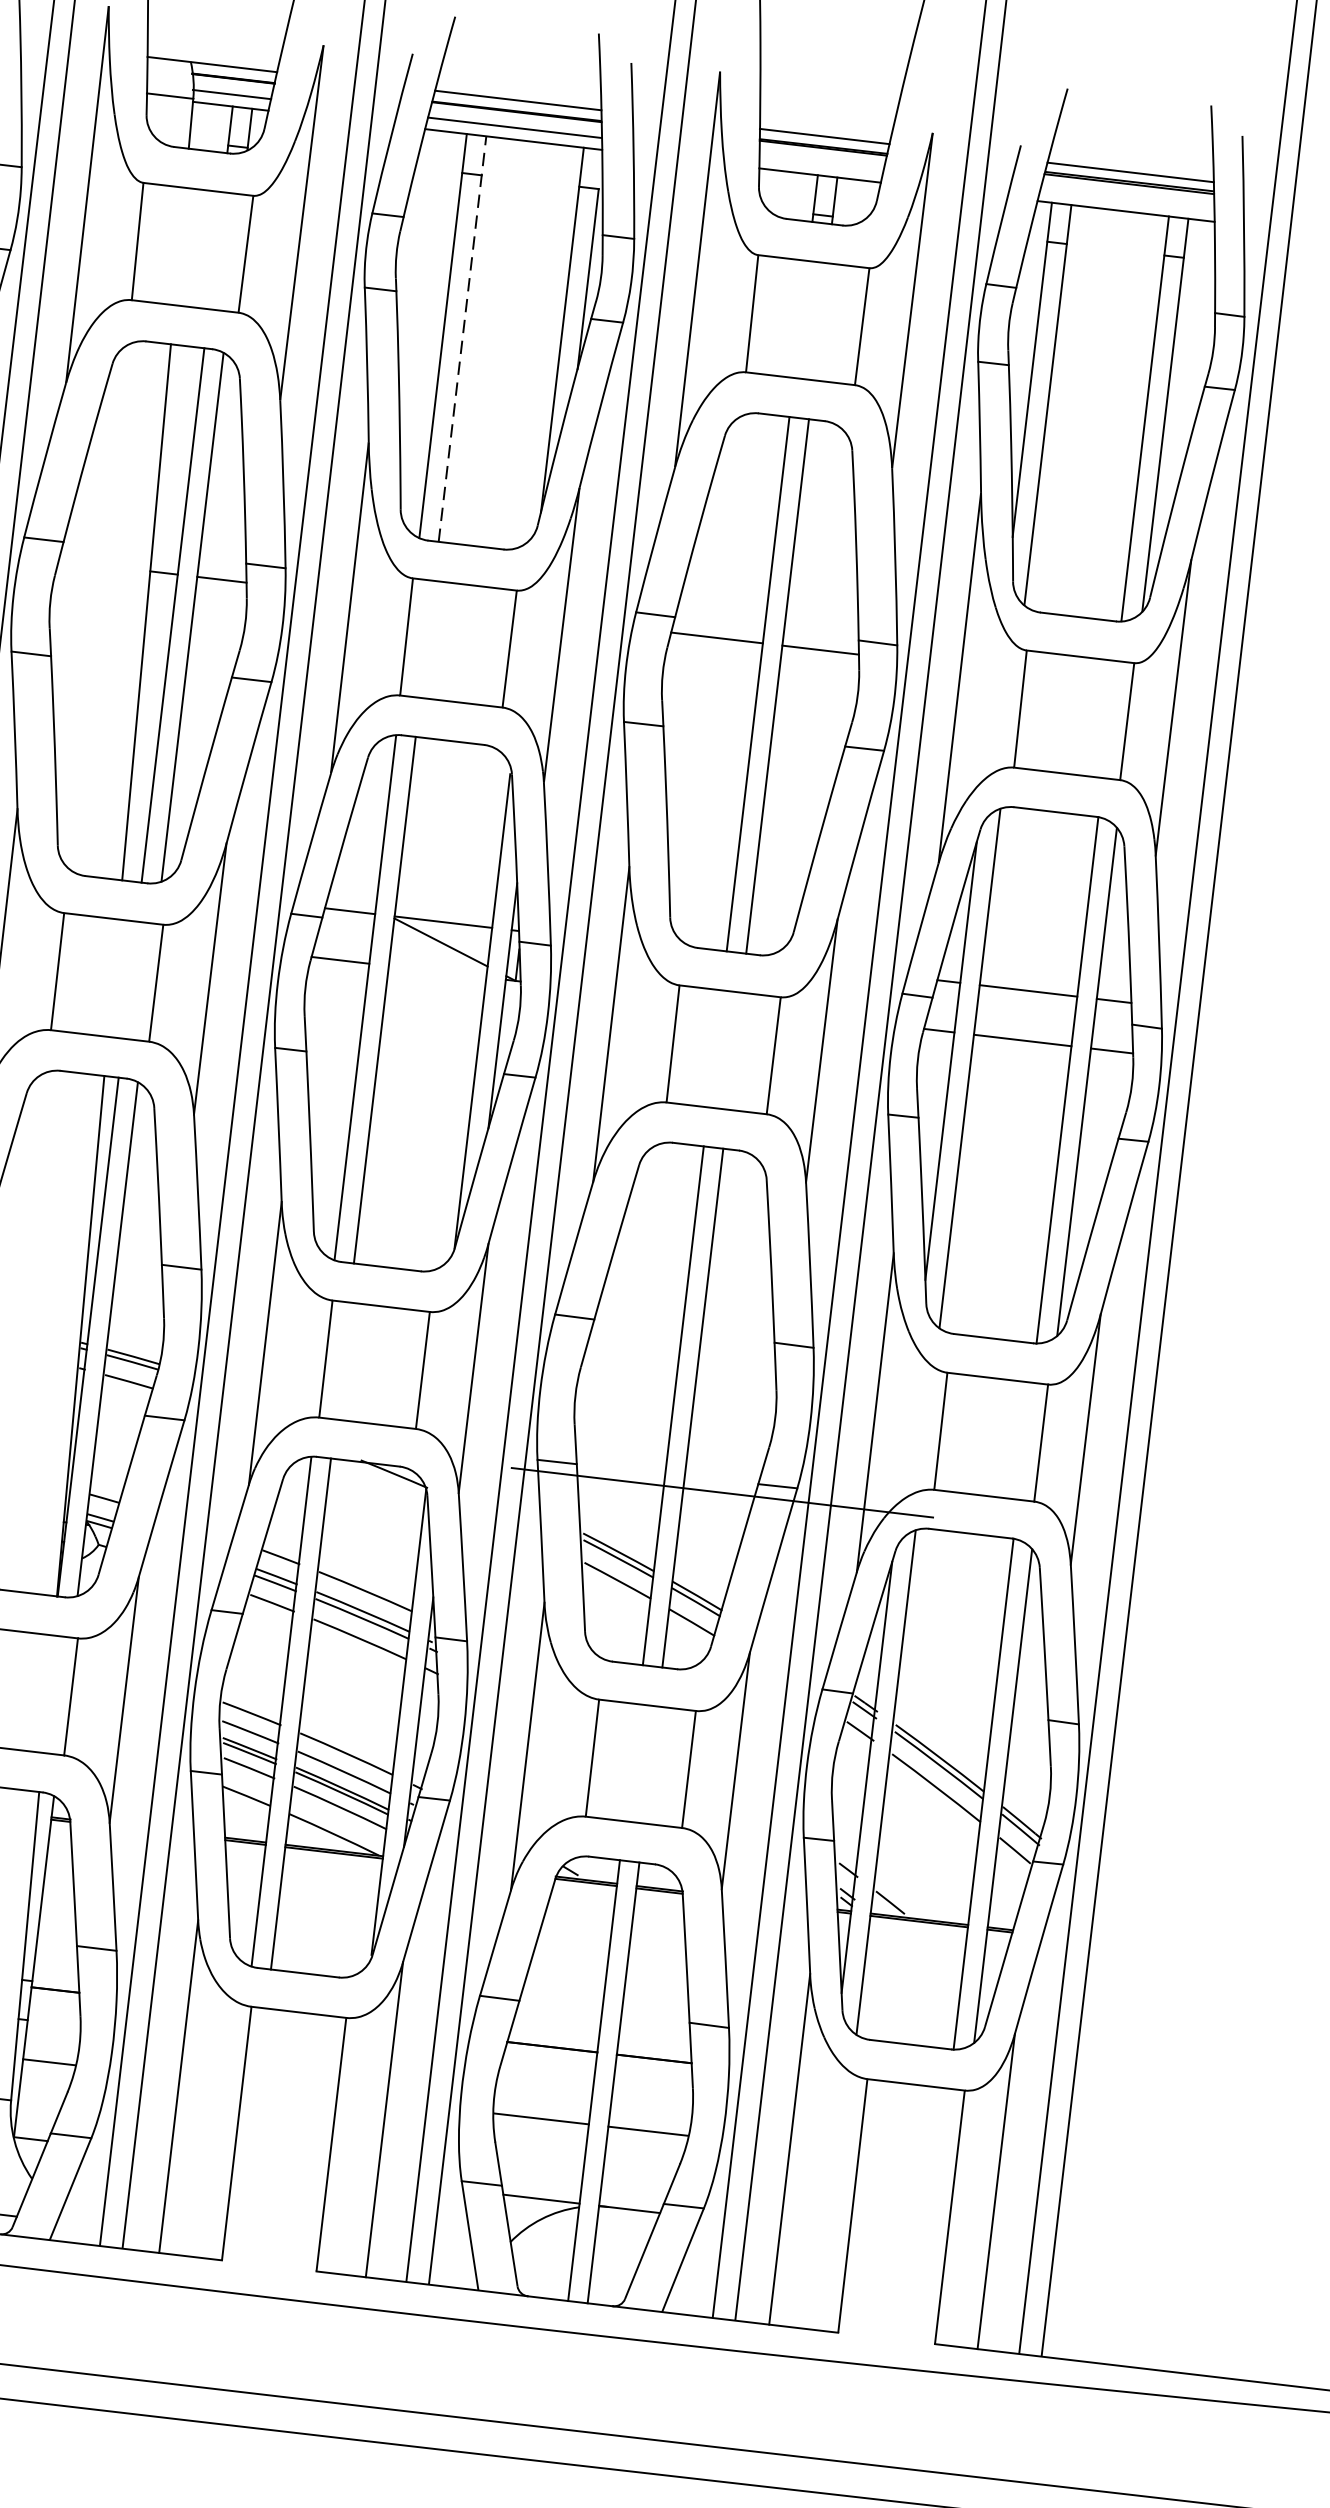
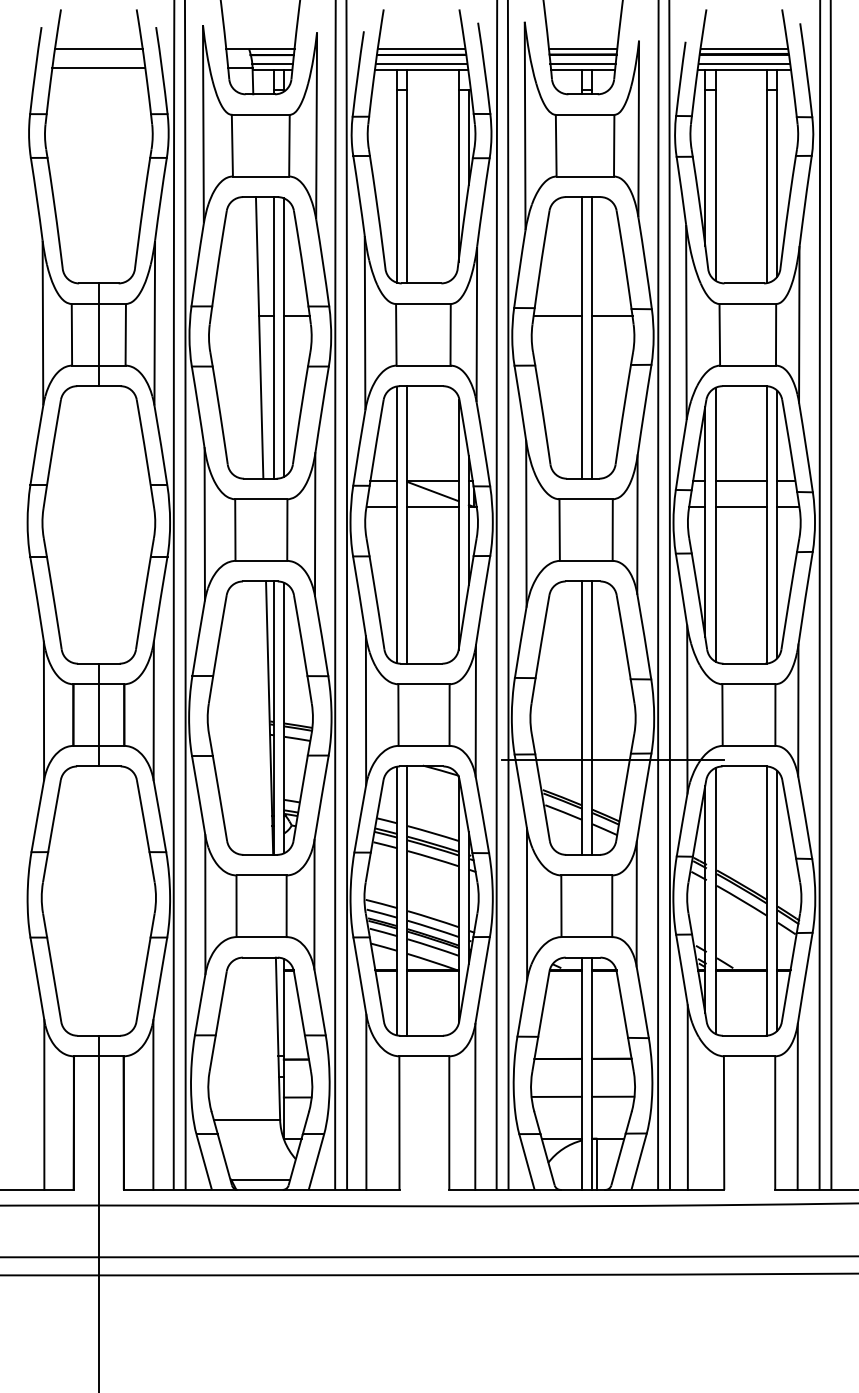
line: (820, 163) -> (582, 63), added
line: (1127, 199) -> (744, 63), added
line: (463, 339) -> (407, 176), dashed -> solid
line: (436, 970) -> (432, 506), added
line: (603, 2254) -> (597, 1163), added

